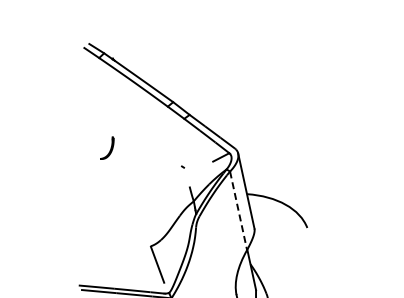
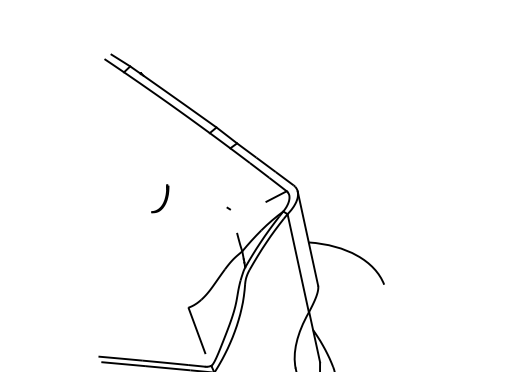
part: (107, 147) -> (160, 197), moved
line: (238, 211) -> (298, 264), dashed -> solid

